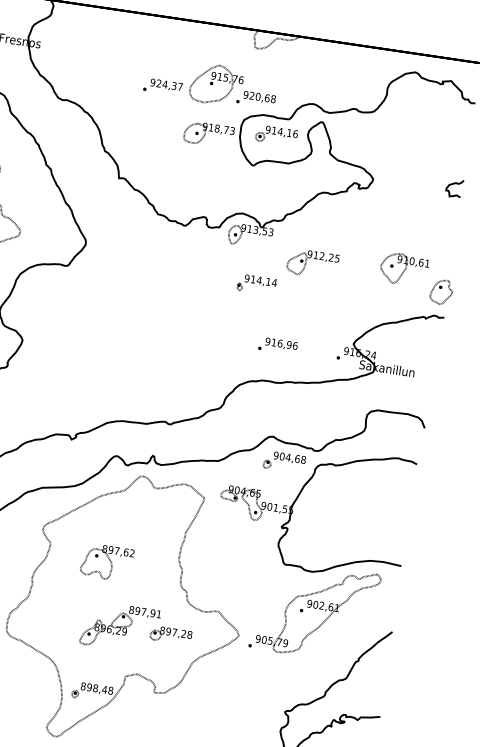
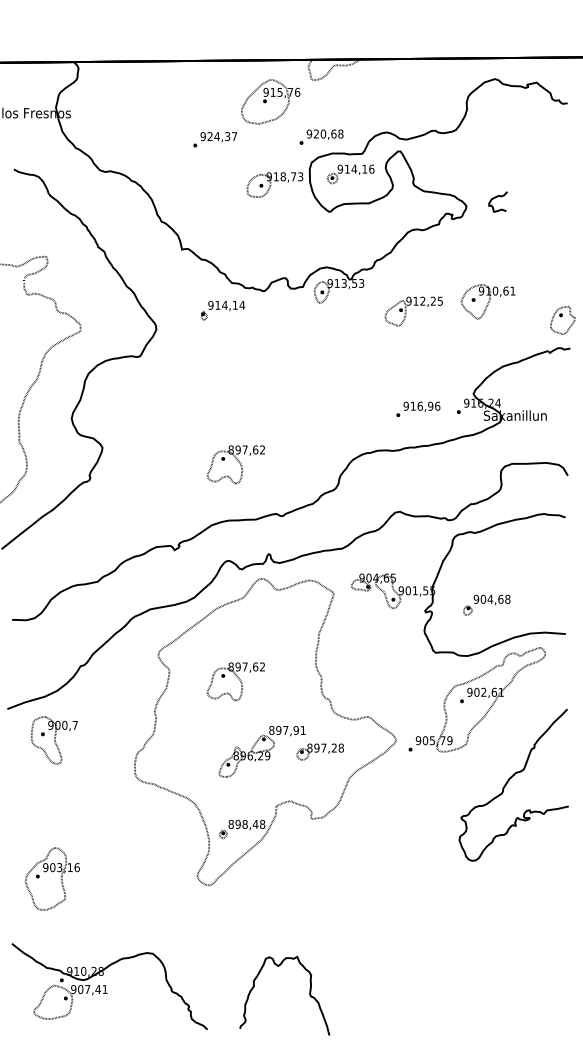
part: (216, 84) -> (270, 101), moved
curve: (452, 184) -> (495, 198), moved
part: (403, 269) -> (487, 301), moved
part: (257, 284) -> (223, 310), moved
text: (278, 345) -> (418, 408), moved
part: (136, 373) -> (235, 464), added
part: (284, 461) -> (486, 604), moved

